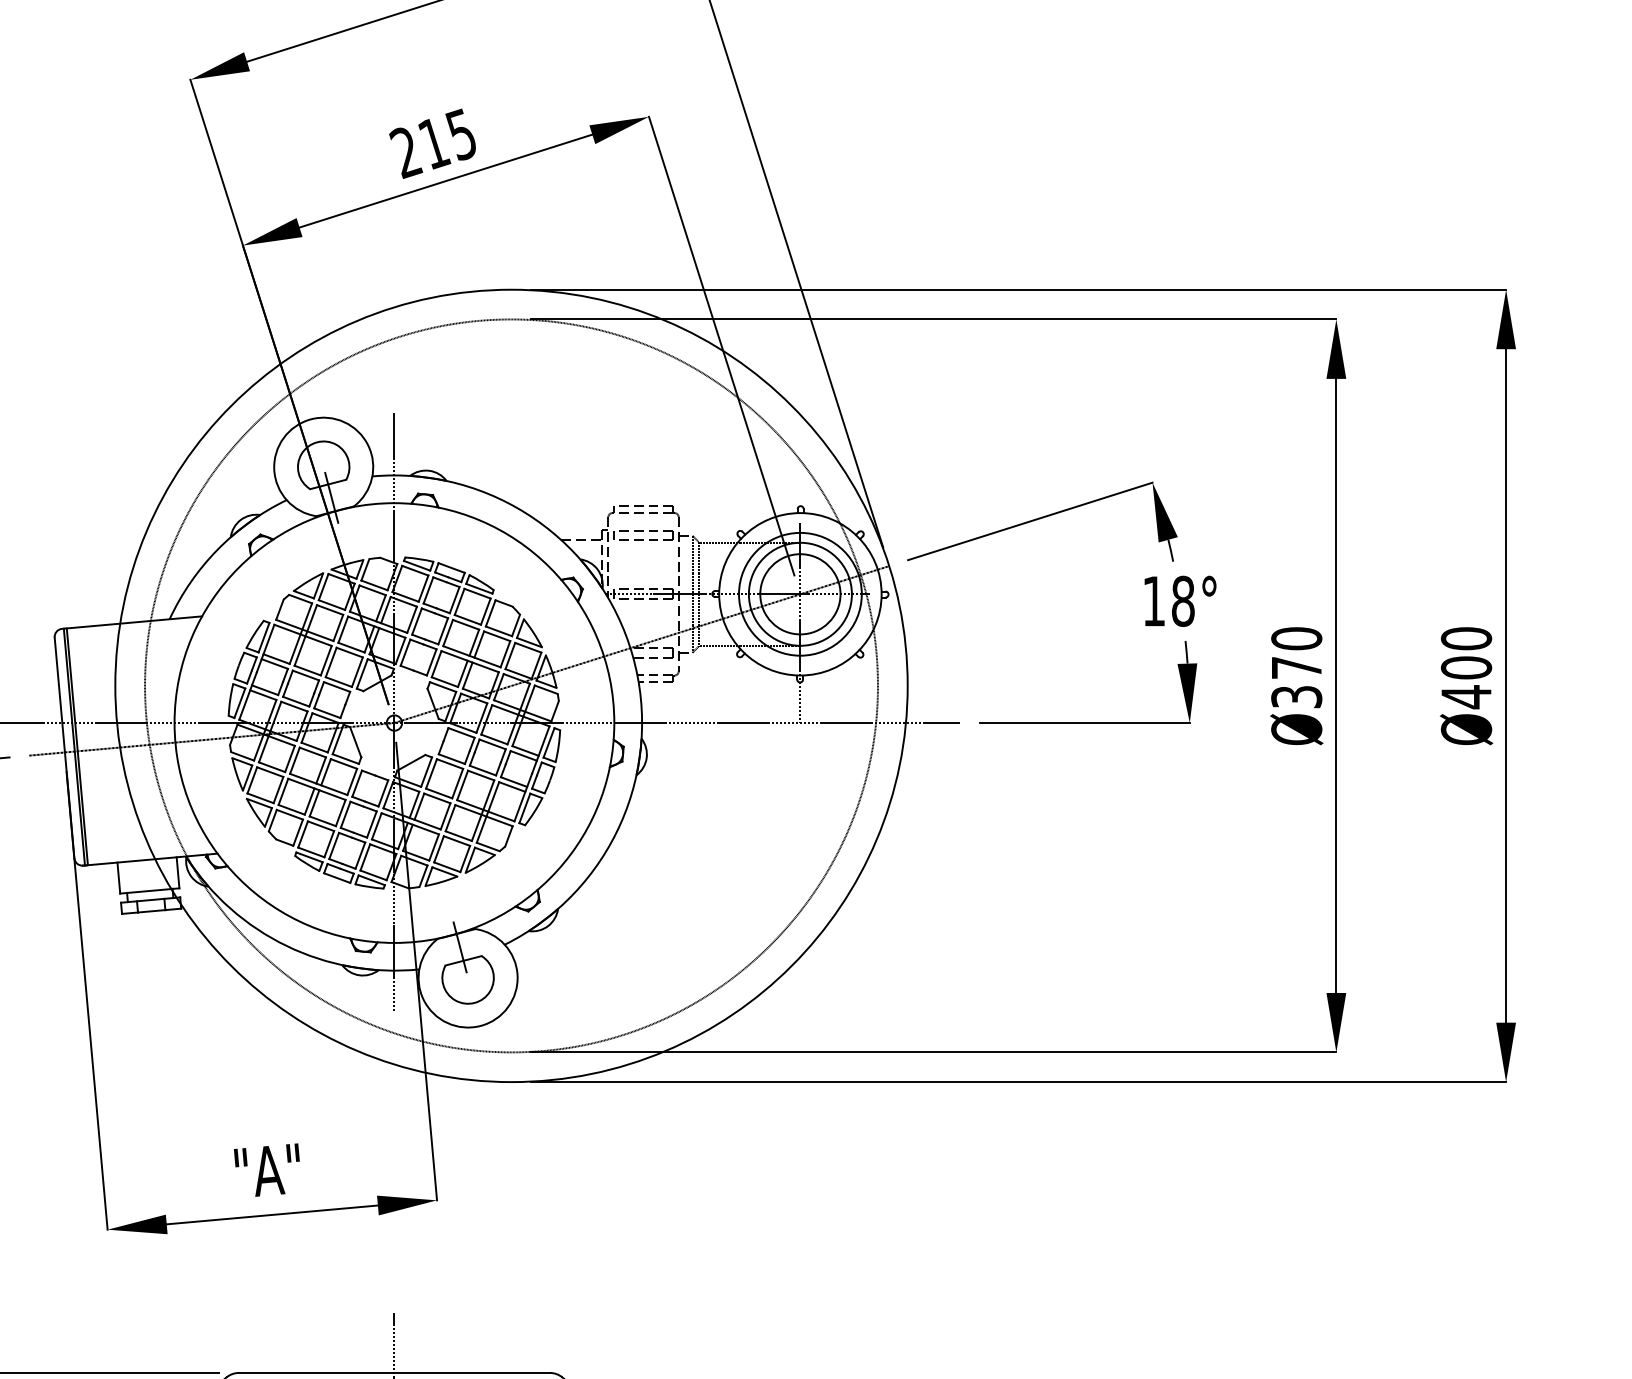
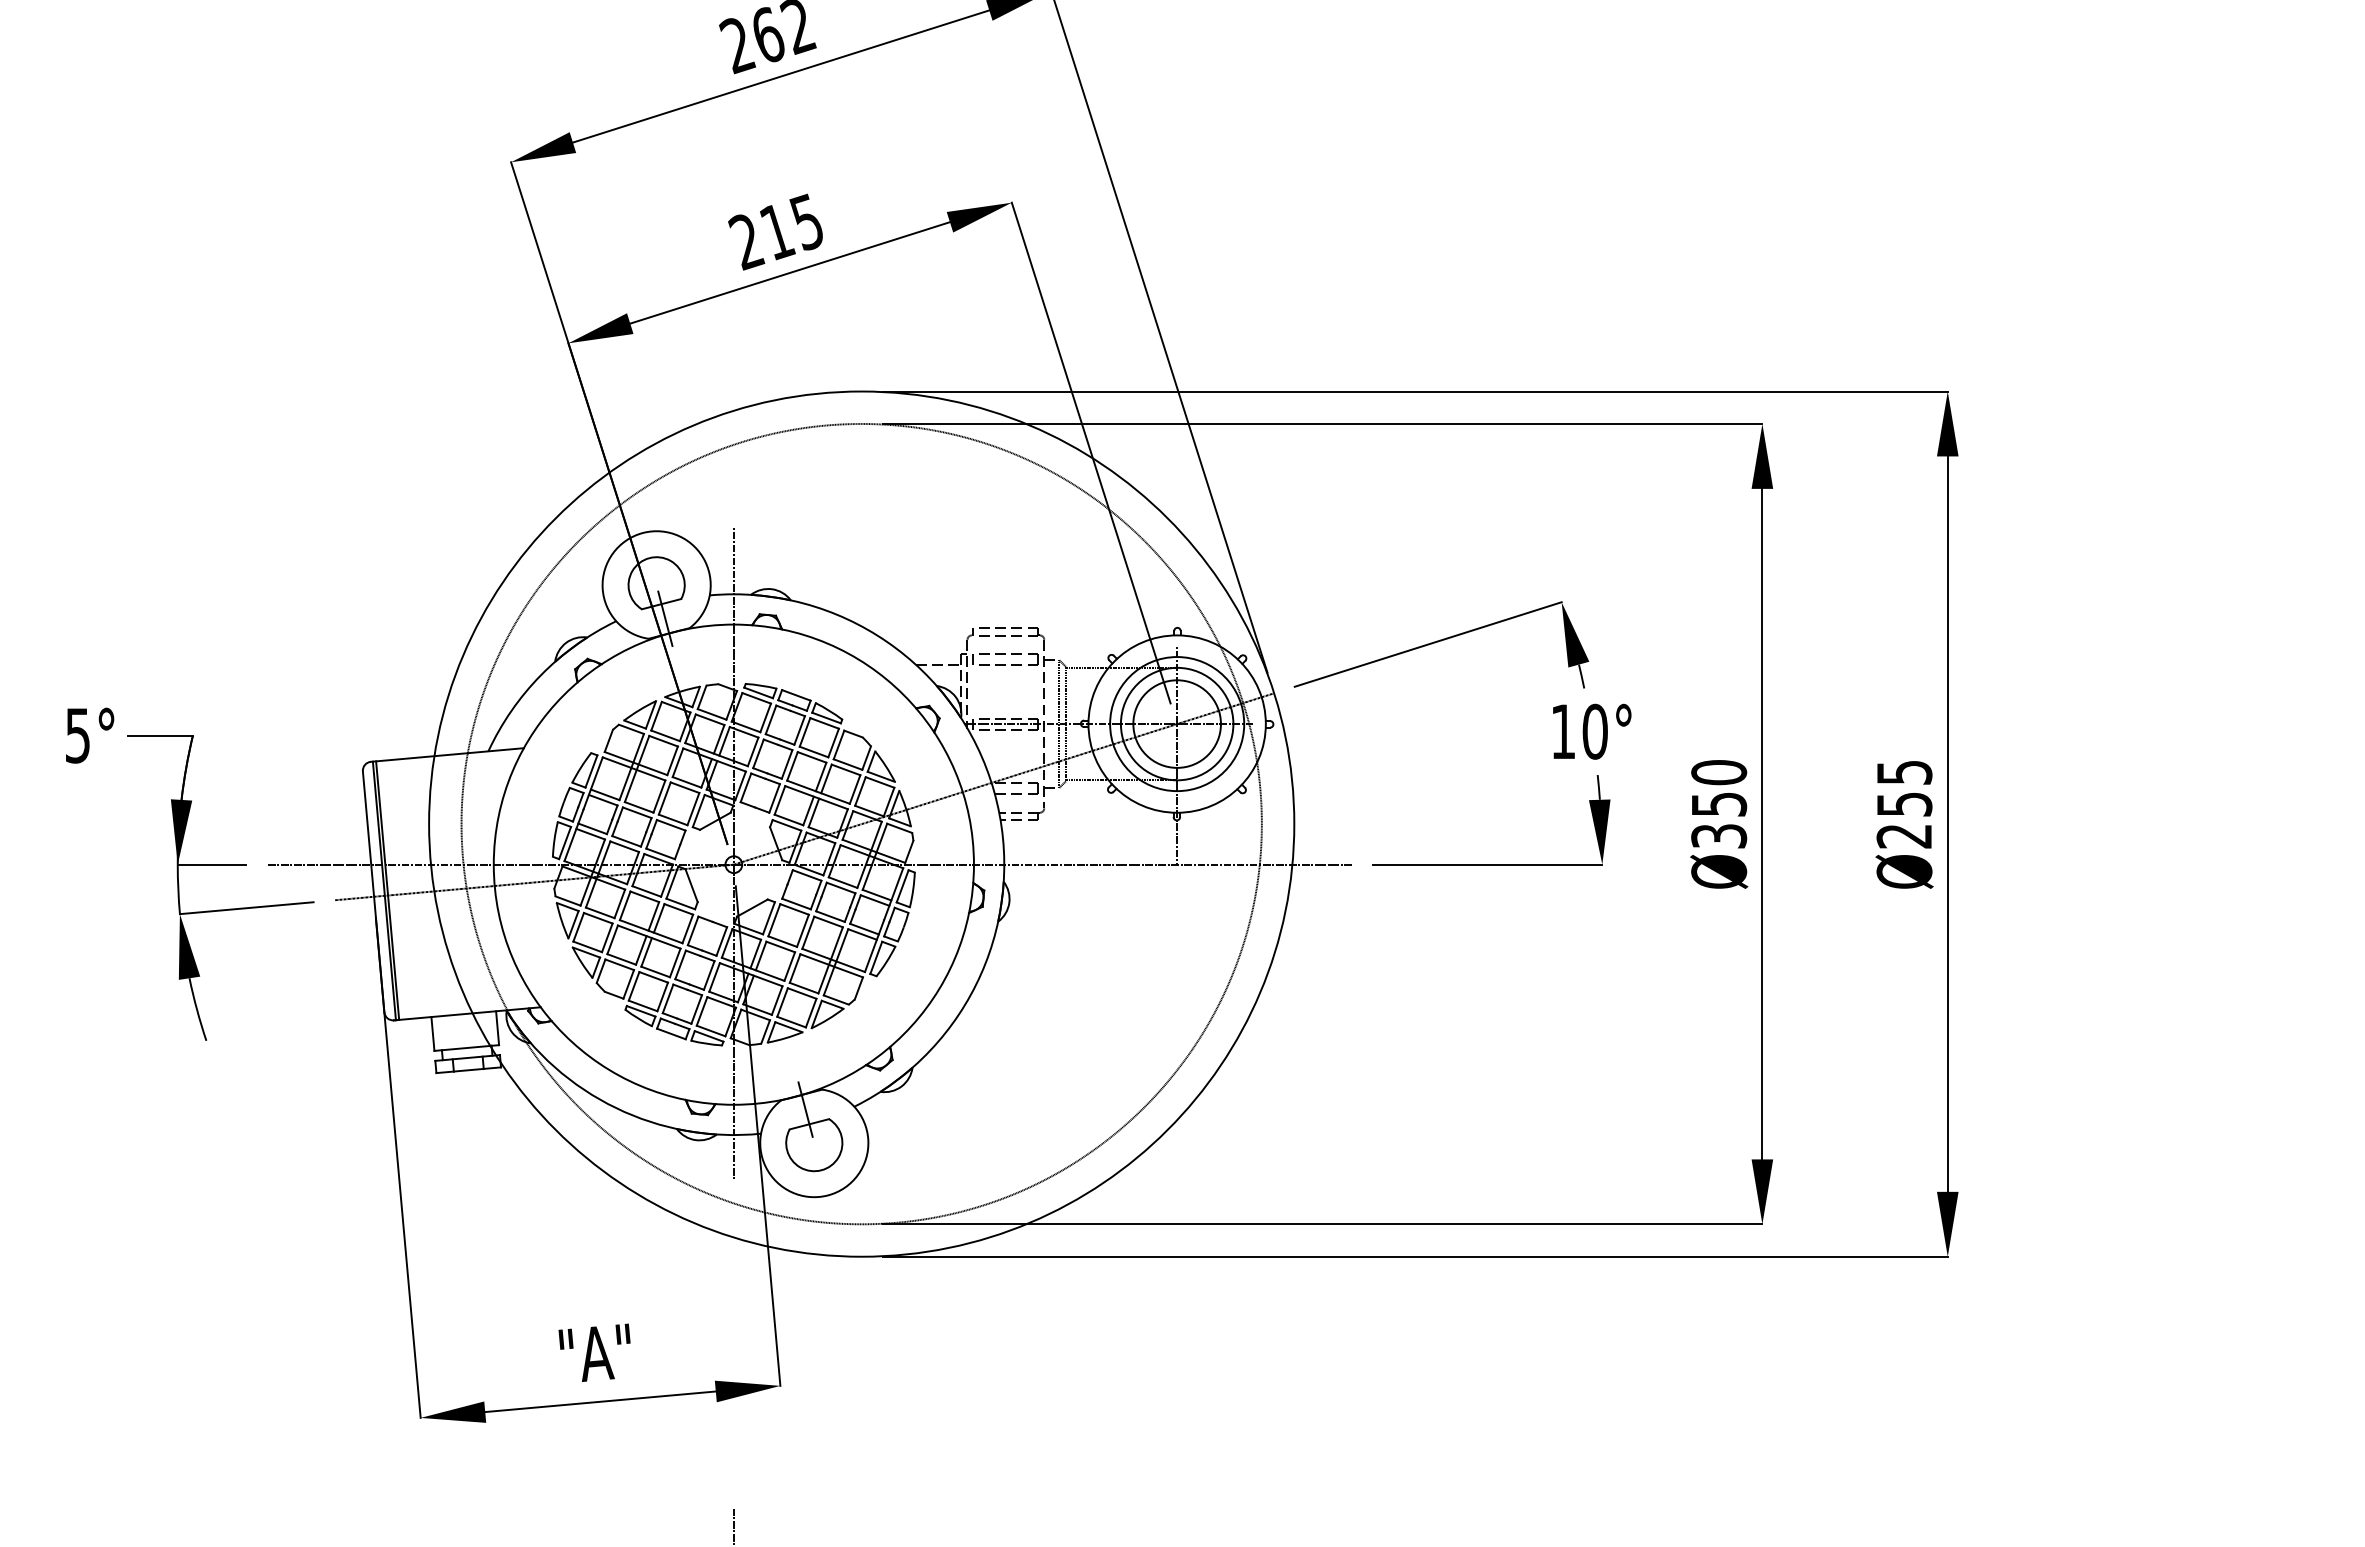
text: (1182, 601) -> (1594, 731), 18° -> 10°
text: (1297, 667) -> (1719, 804), Ø370 -> Ø350
text: (1466, 667) -> (1904, 804), Ø400 -> Ø255

